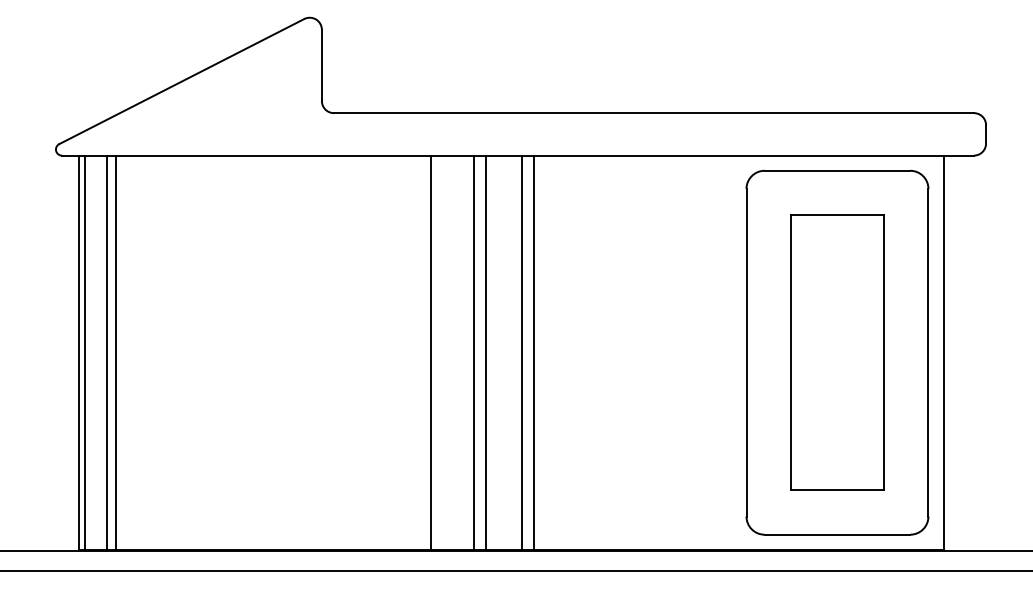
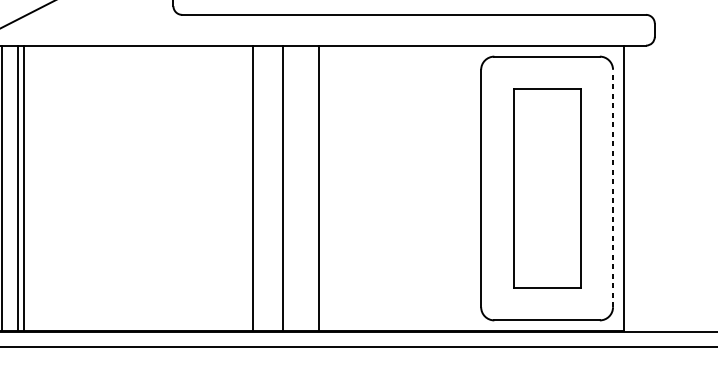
line: (485, 352) -> (291, 188), removed
line: (534, 352) -> (327, 188), removed
line: (928, 352) -> (613, 188), solid -> dashed

